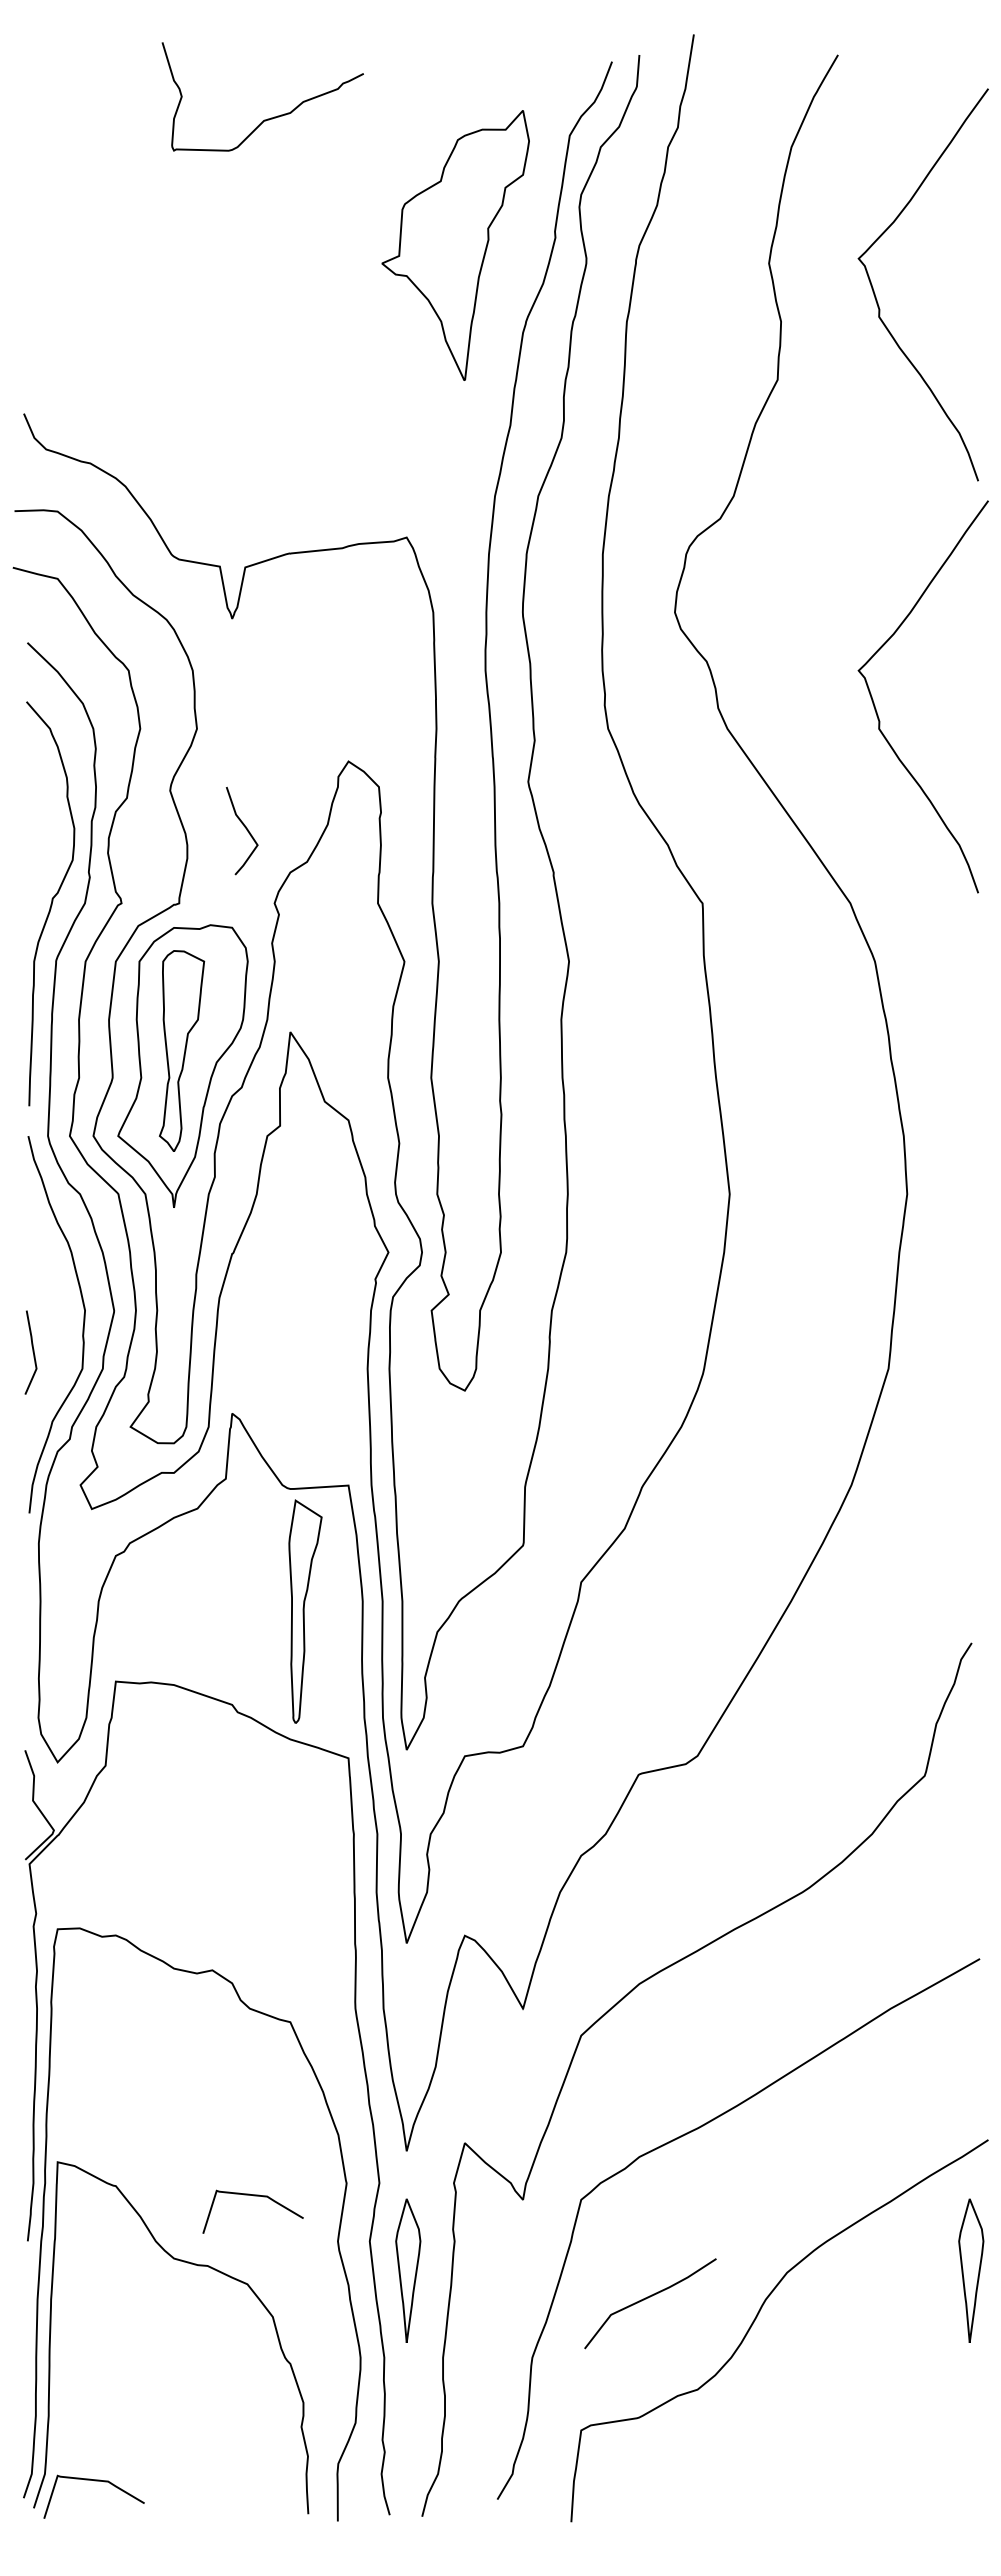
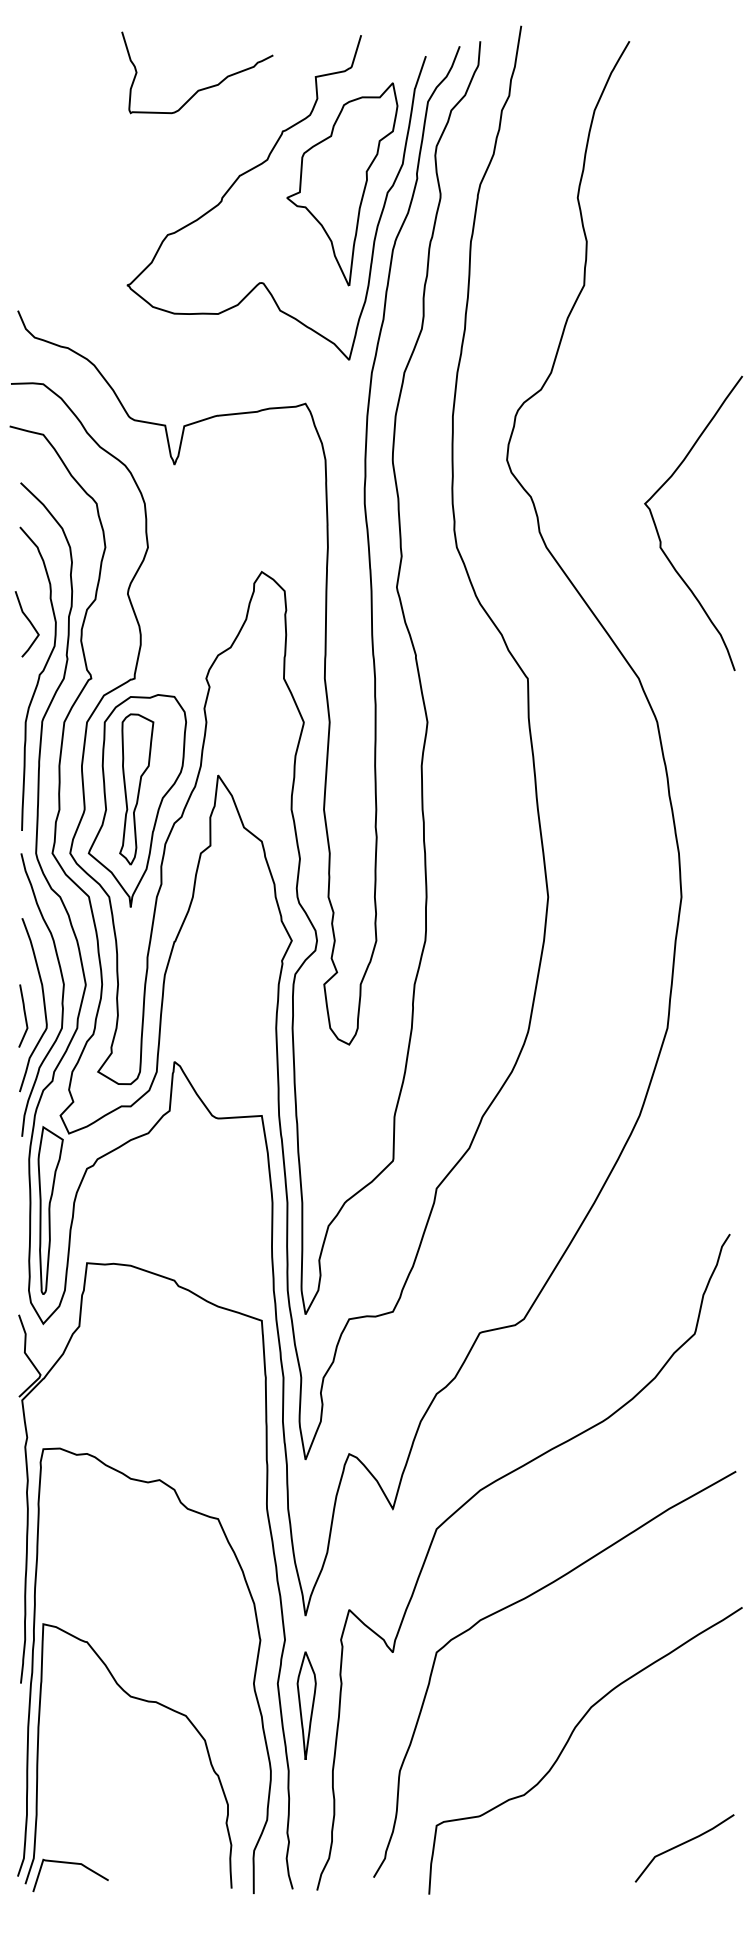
curve: (346, 220) -> (260, 165), added
curve: (877, 299) -> (659, 224), removed
curve: (246, 830) -> (30, 623), moved
curve: (57, 1332) -> (43, 1000), added
part: (305, 1611) -> (50, 1210), moved
curve: (253, 2196) -> (190, 1649), removed
part: (971, 2270) -> (729, 1705), removed
curve: (648, 2298) -> (683, 1844), moved

